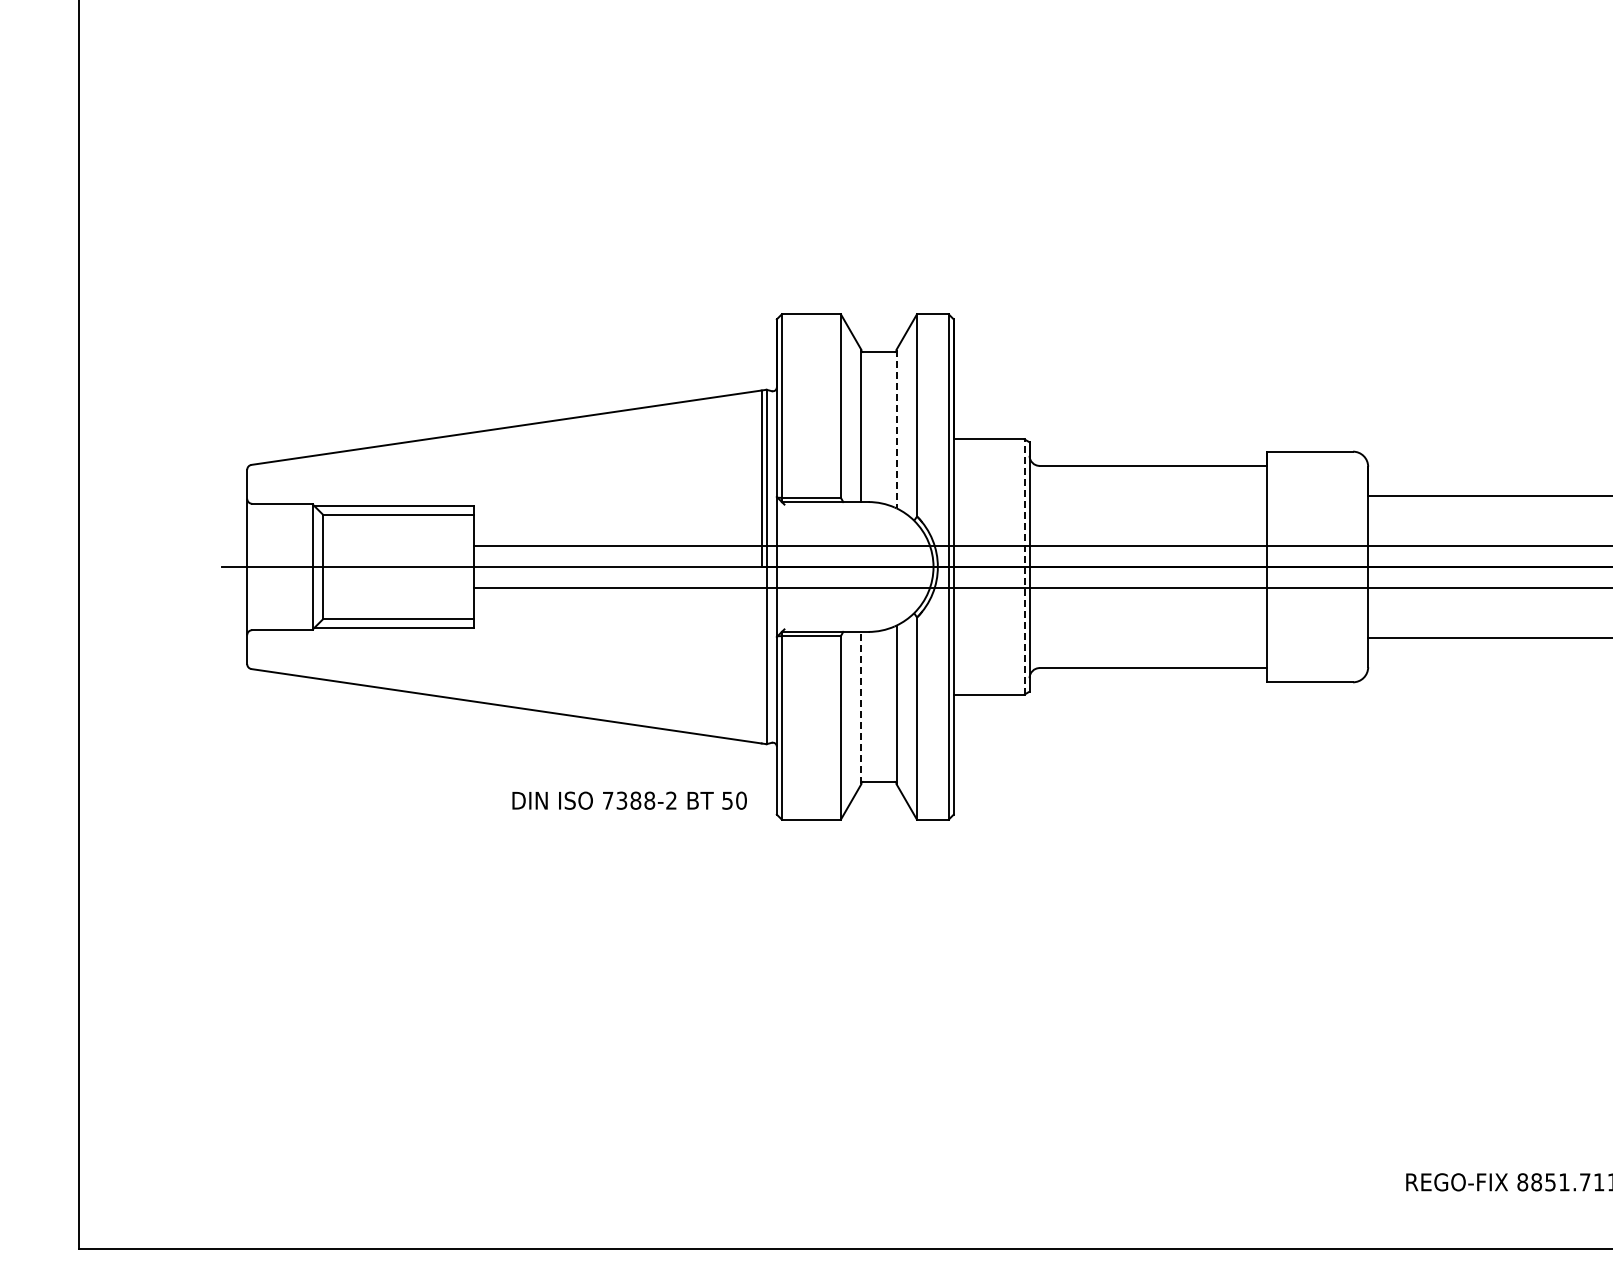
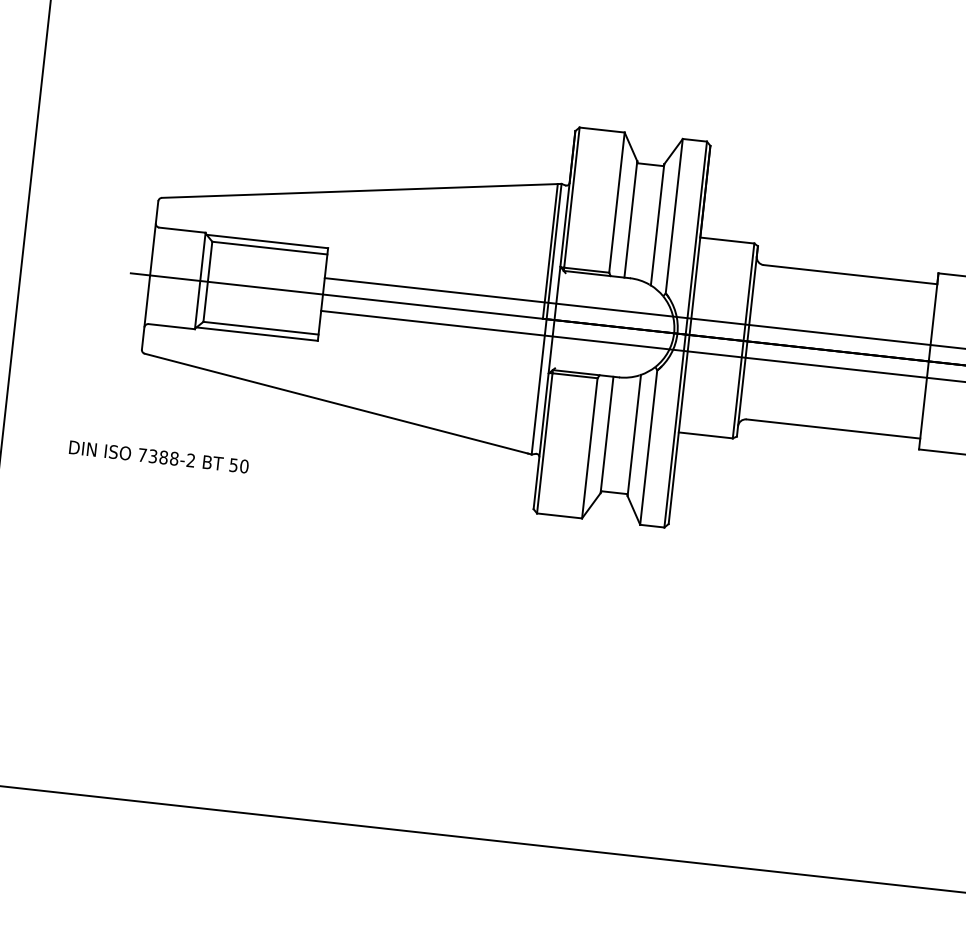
line: (896, 429) -> (657, 225), dashed -> solid
line: (1024, 567) -> (743, 341), dashed -> solid
line: (861, 707) -> (607, 434), dashed -> solid
text: (629, 800) -> (158, 456), moved

